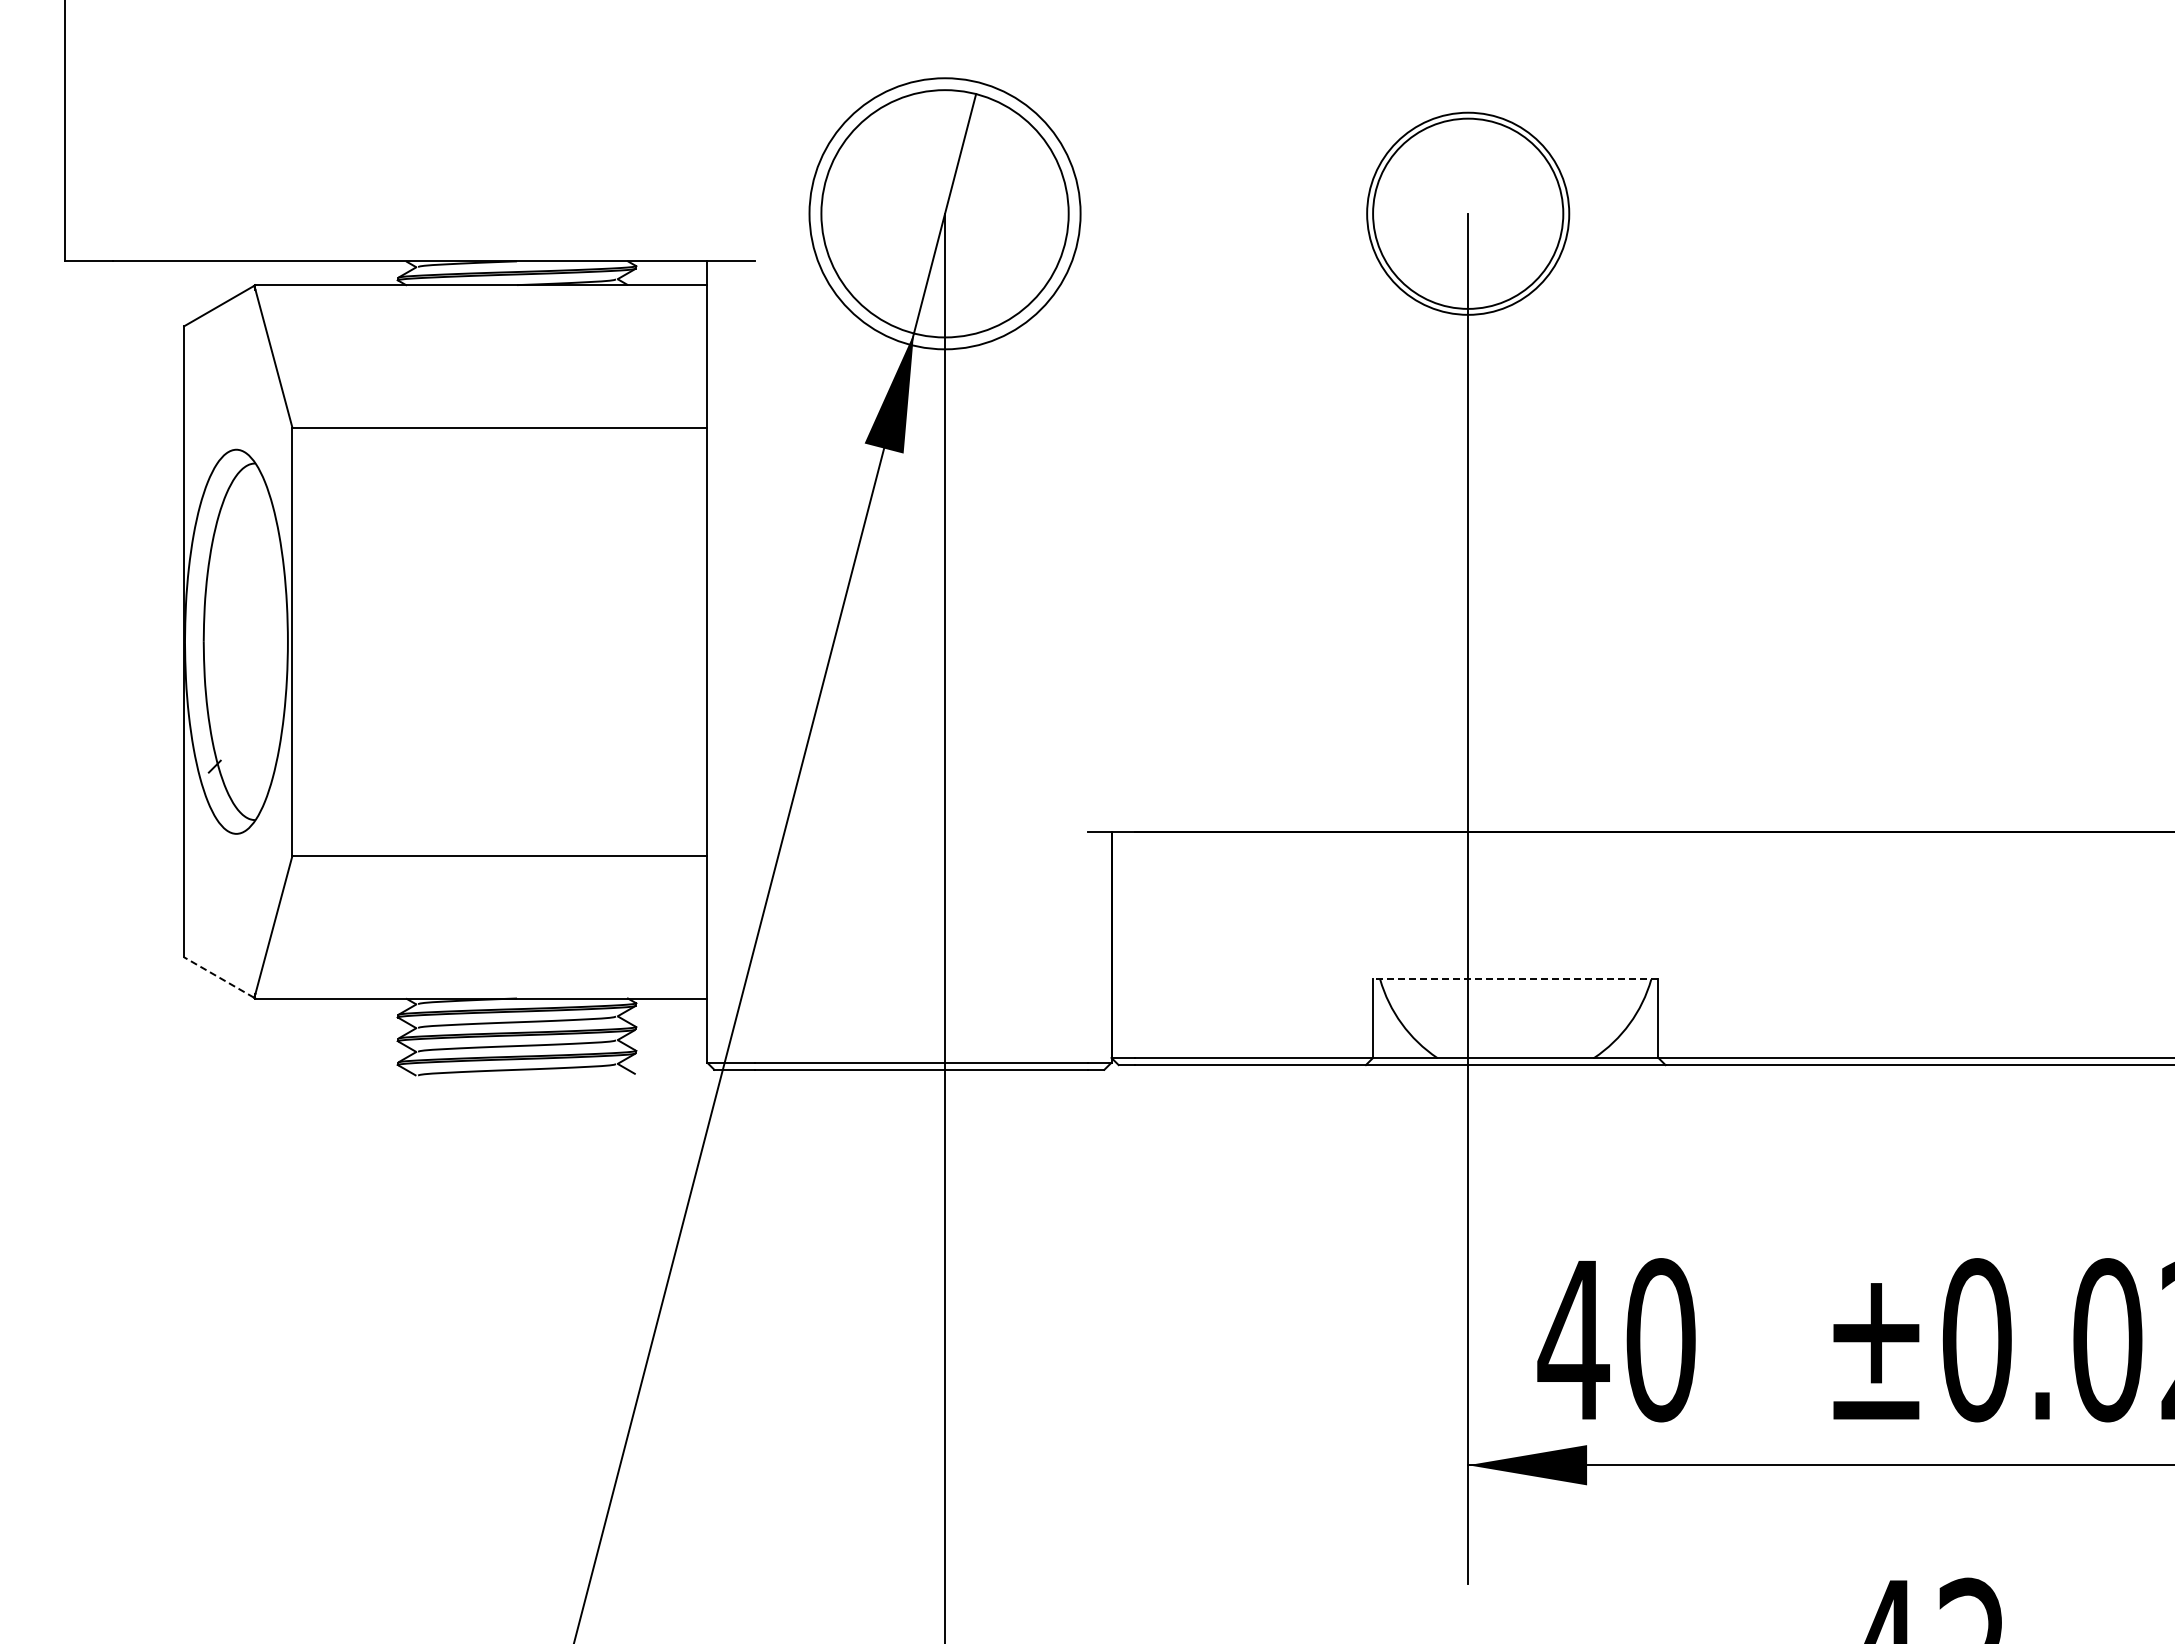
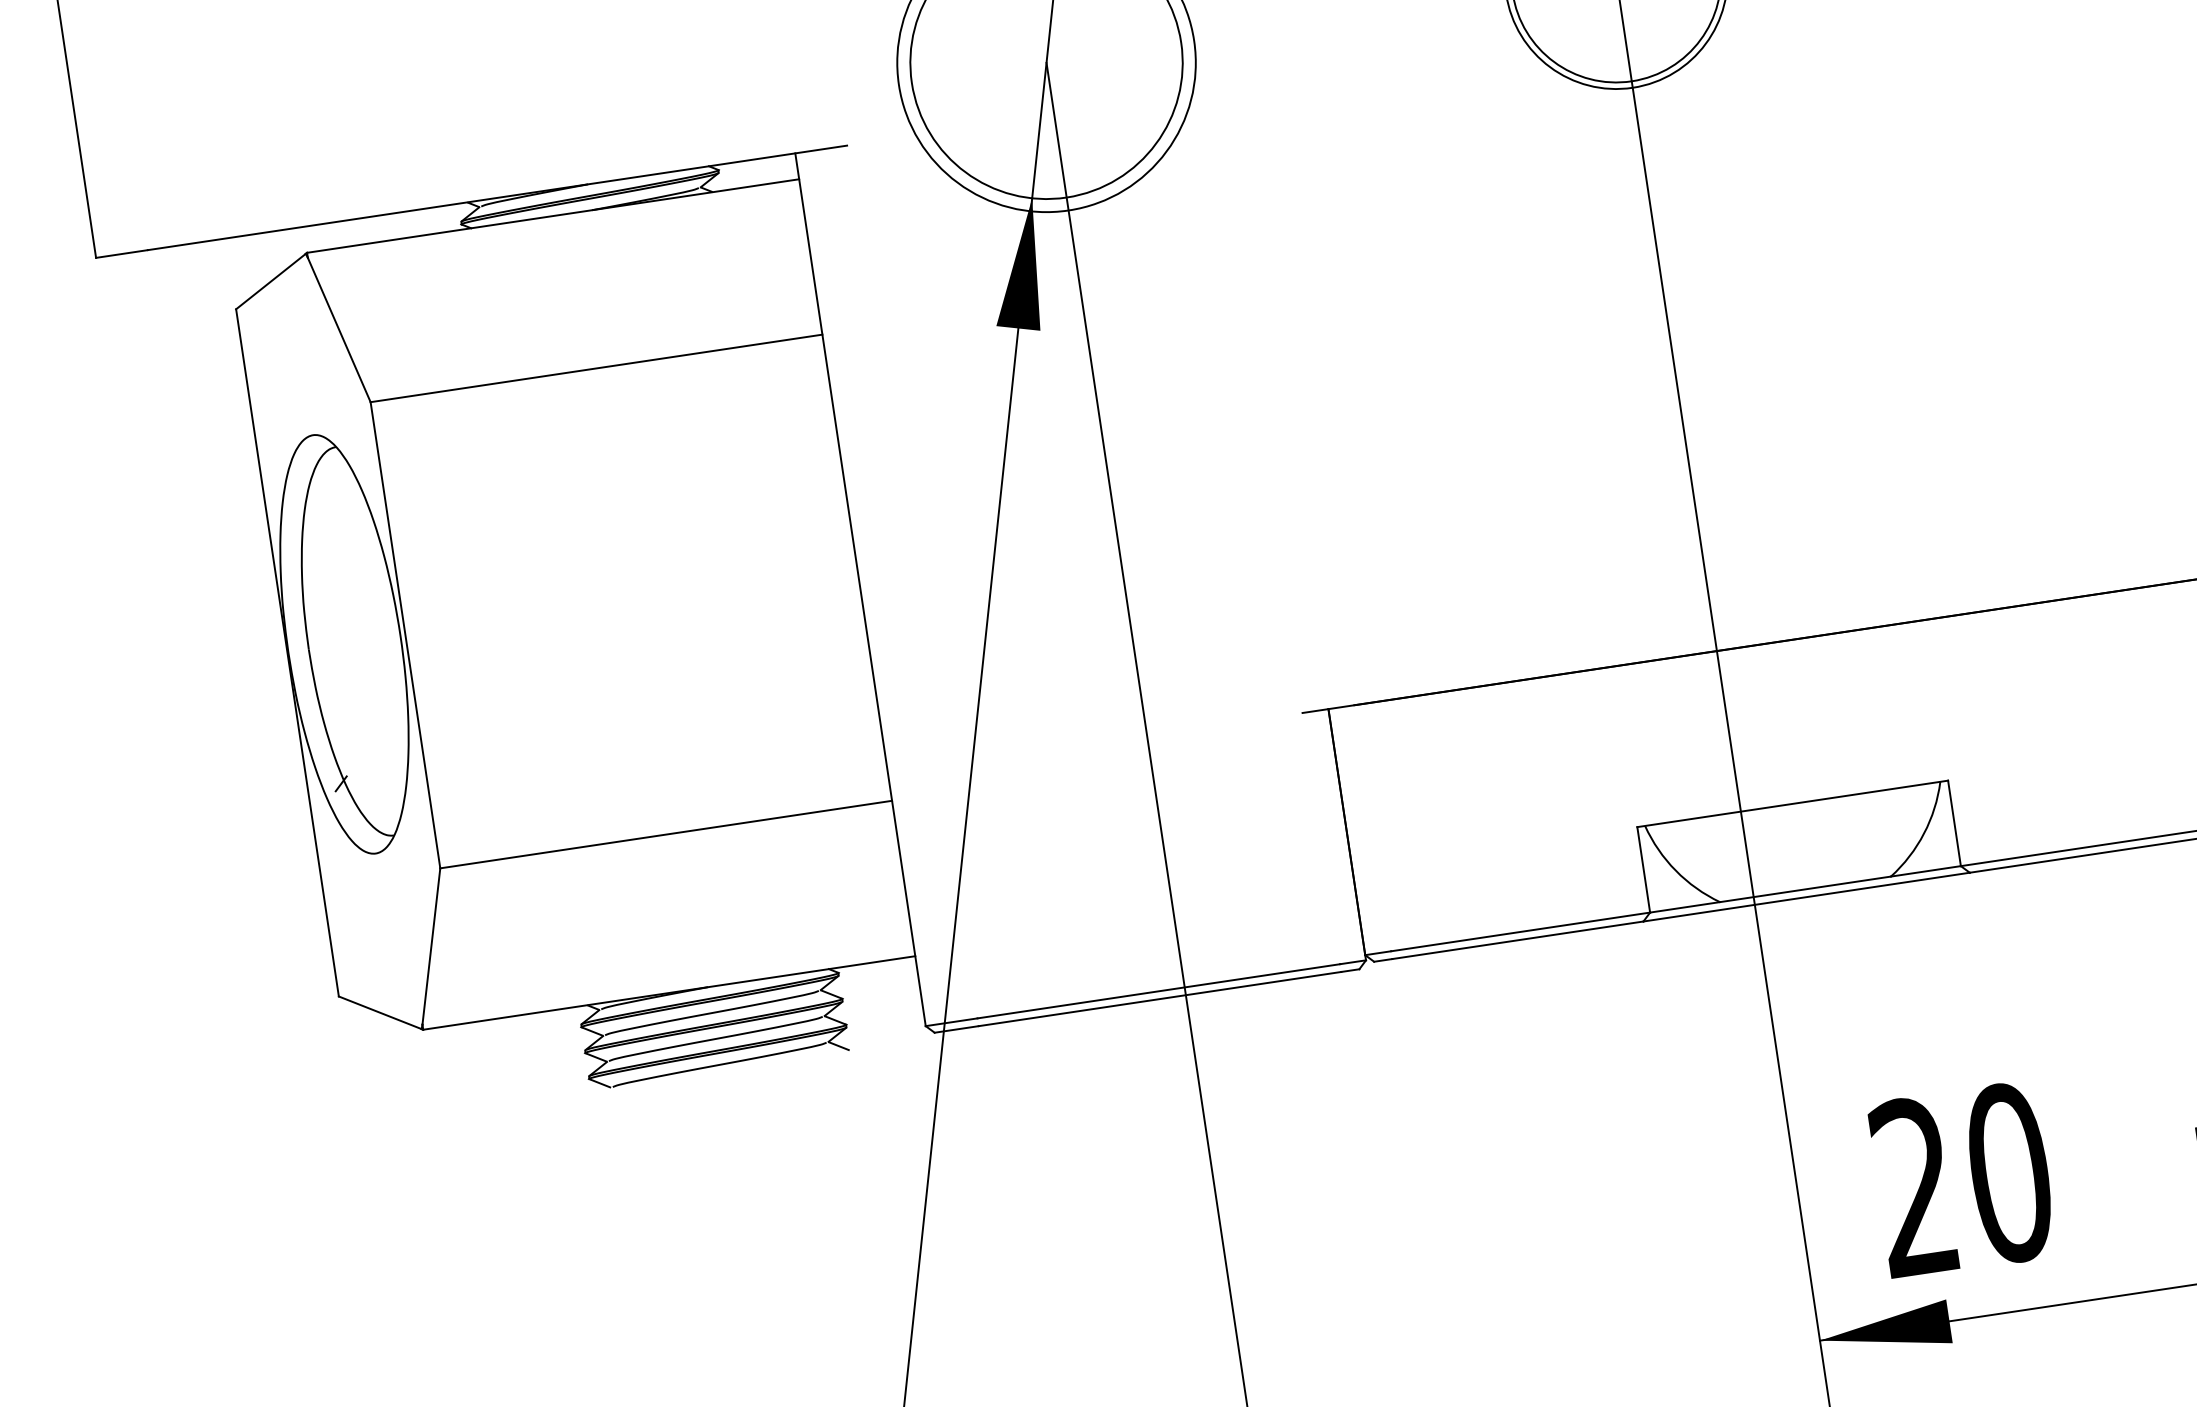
line: (218, 977) -> (379, 1012), dashed -> solid
line: (1515, 979) -> (1792, 803), dashed -> solid
text: (1573, 1338) -> (1914, 1185), 40 -> 20

